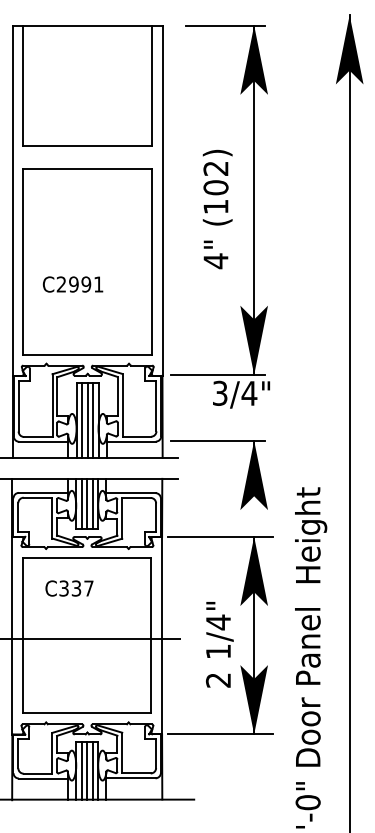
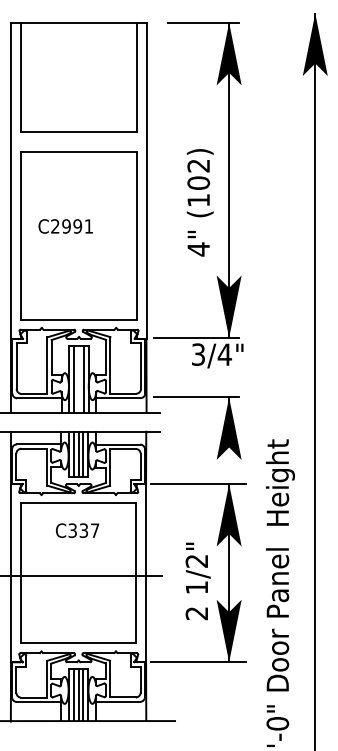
text: (216, 209) -> (199, 202), moved
text: (72, 284) -> (65, 226), moved
line: (88, 419) -> (79, 378), removed
text: (69, 588) -> (77, 530), moved
text: (217, 622) -> (196, 561), 1/4" -> 1/2"

